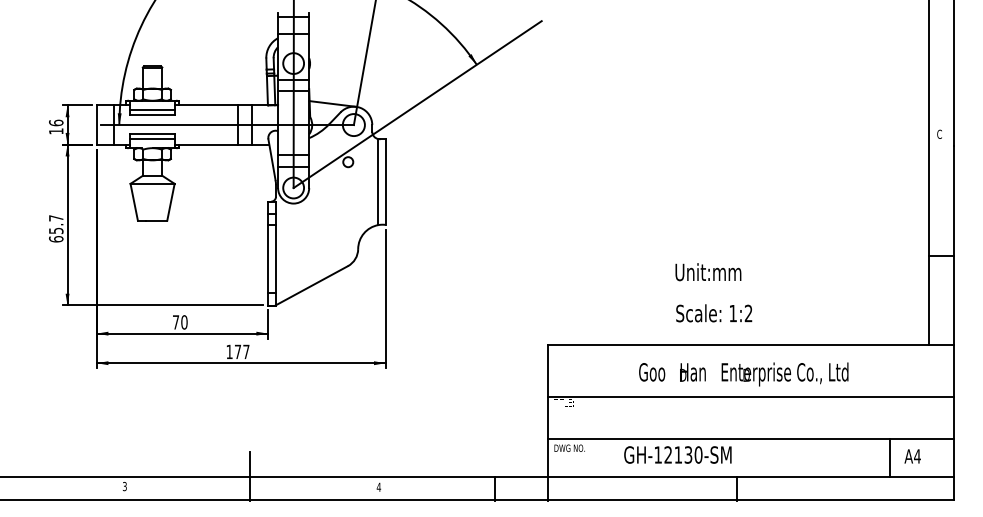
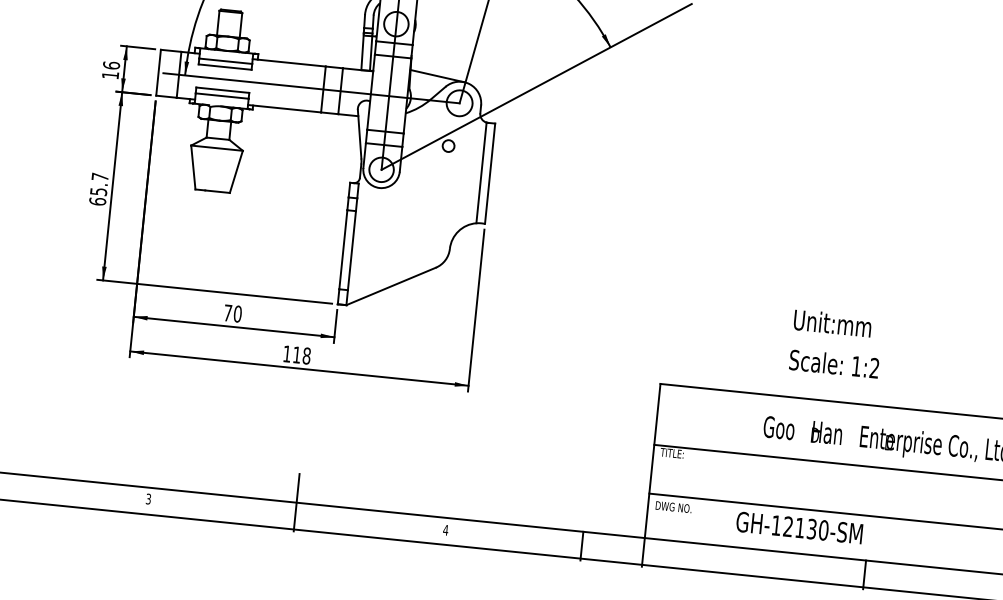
text: (708, 272) -> (832, 323), moved
text: (714, 313) -> (834, 364), moved
text: (242, 351) -> (302, 355), 177 -> 118

